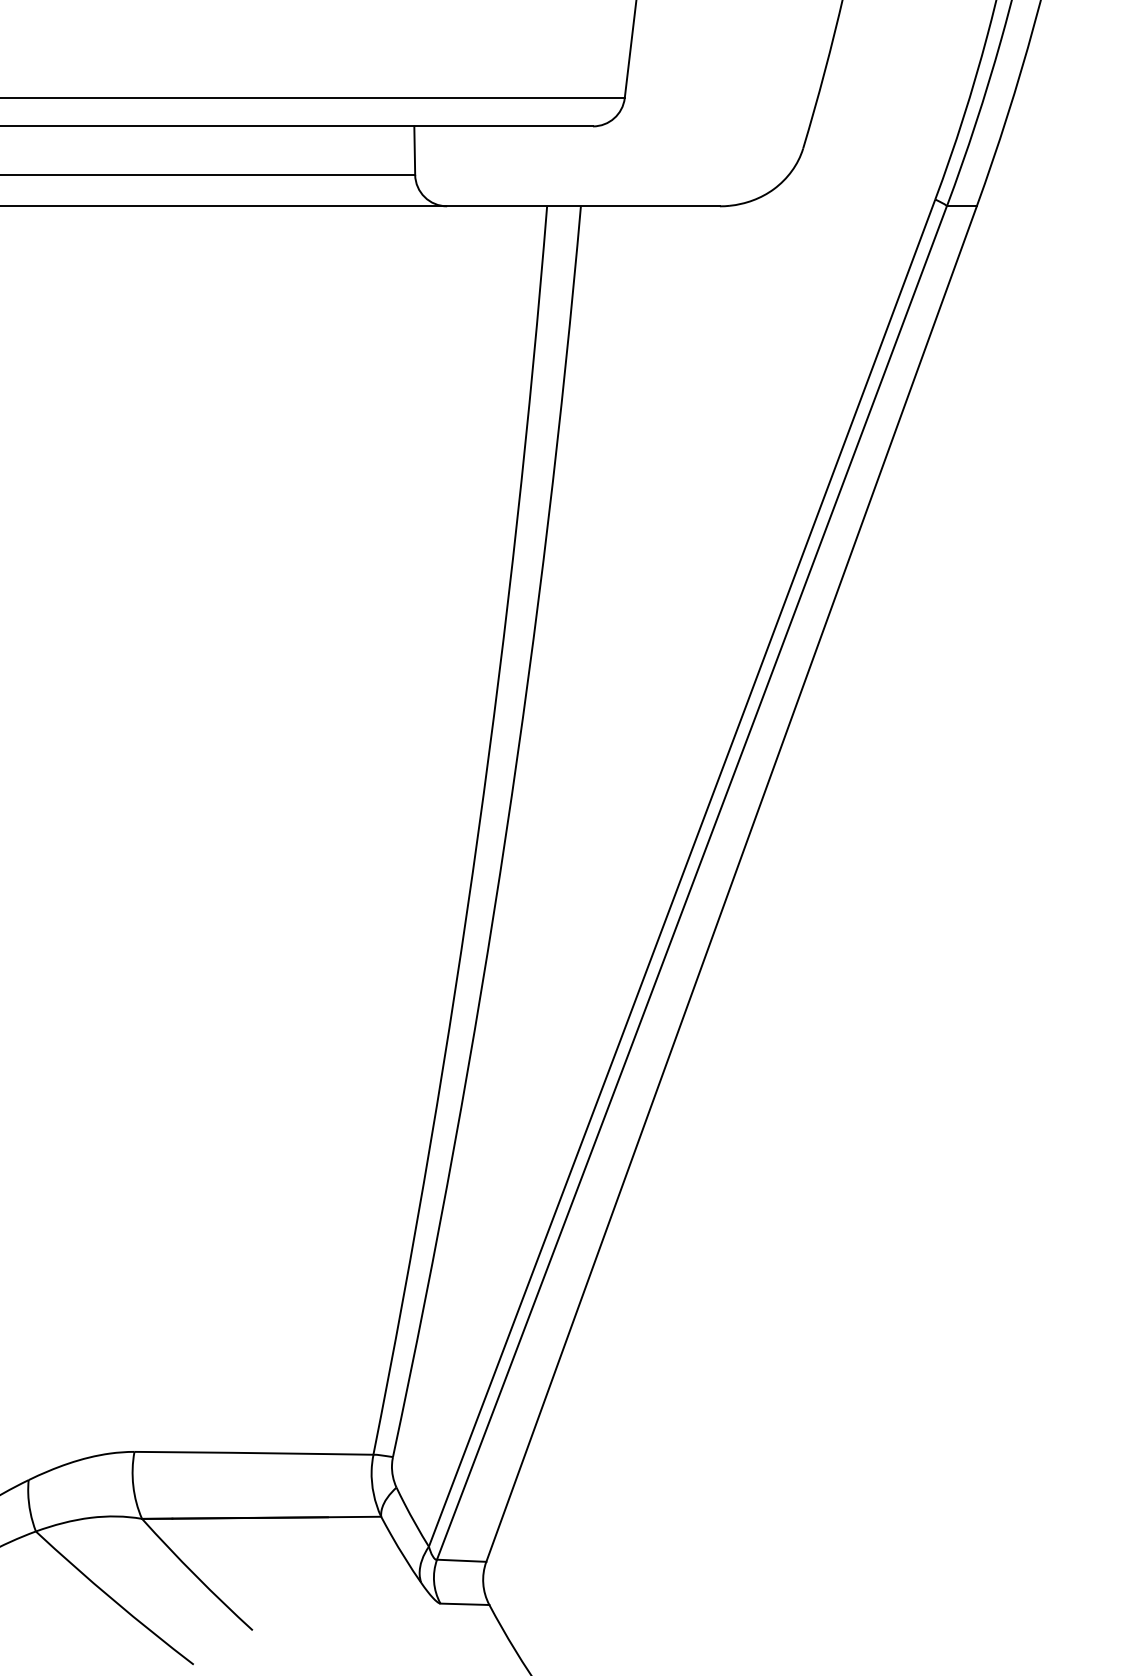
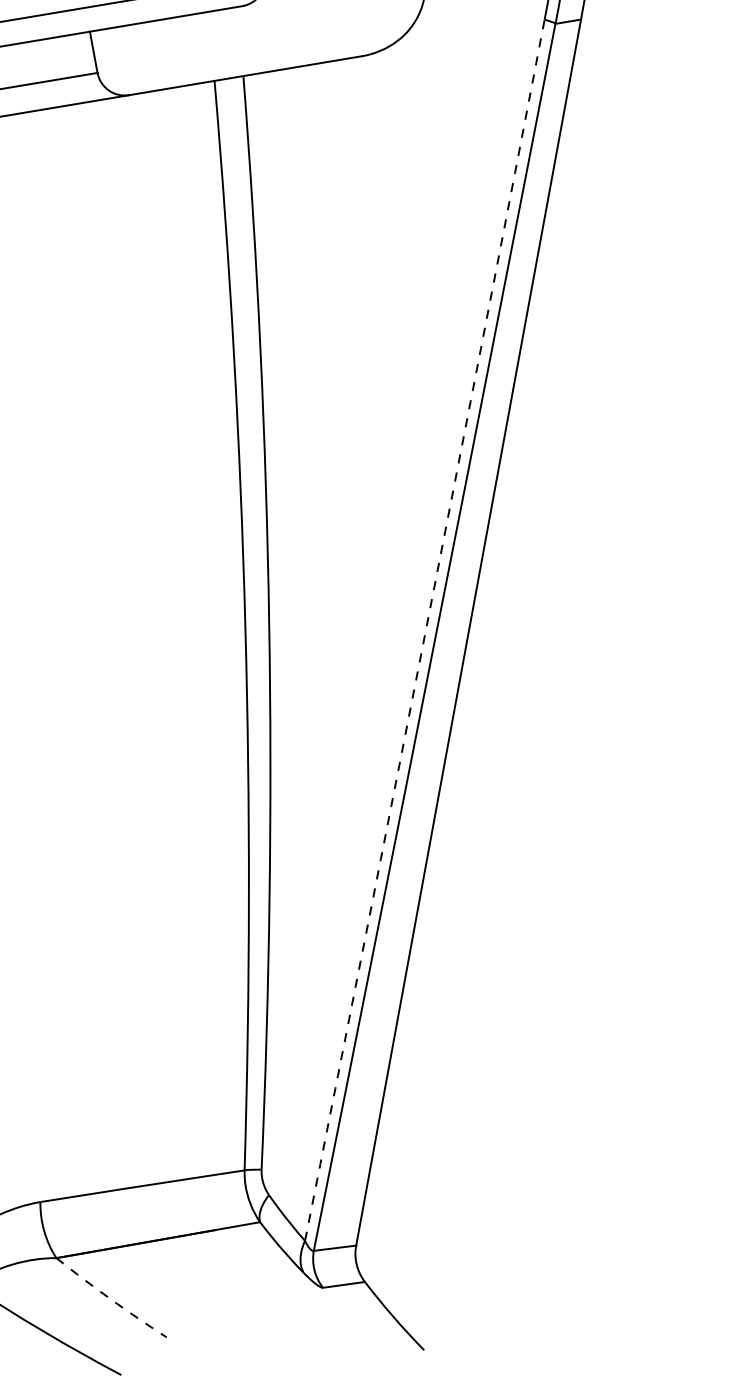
arc: (683, 873) -> (426, 630), solid -> dashed
arc: (196, 1575) -> (110, 1298), solid -> dashed

